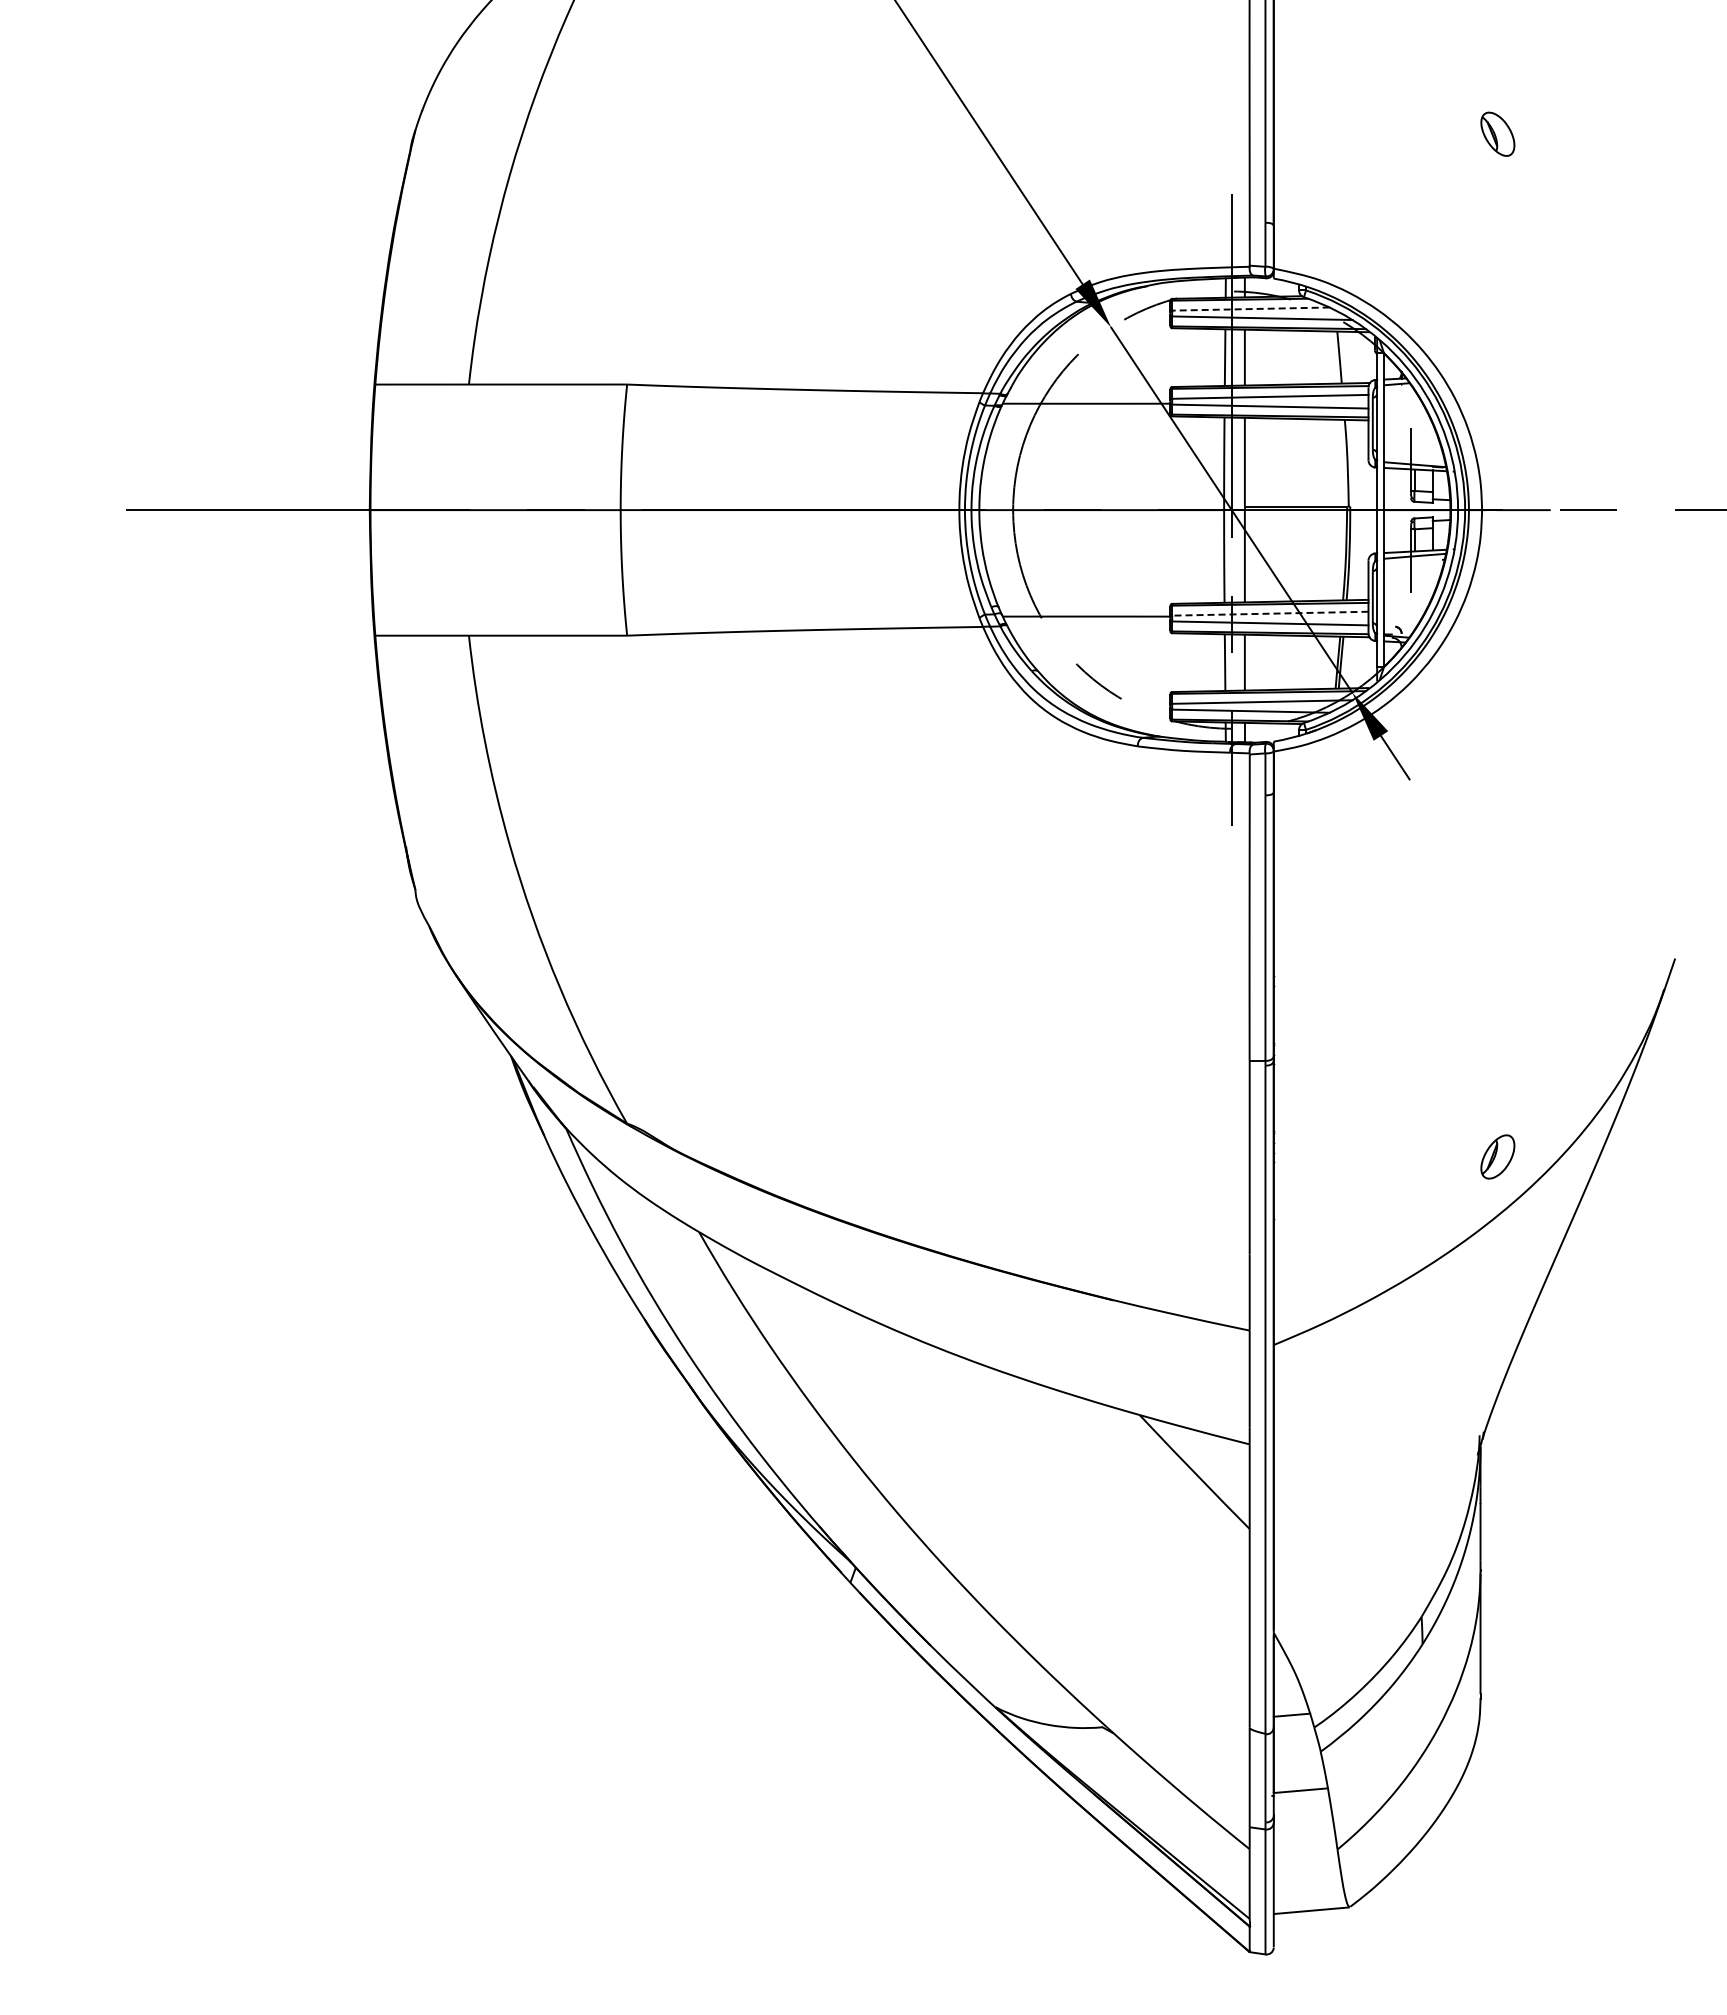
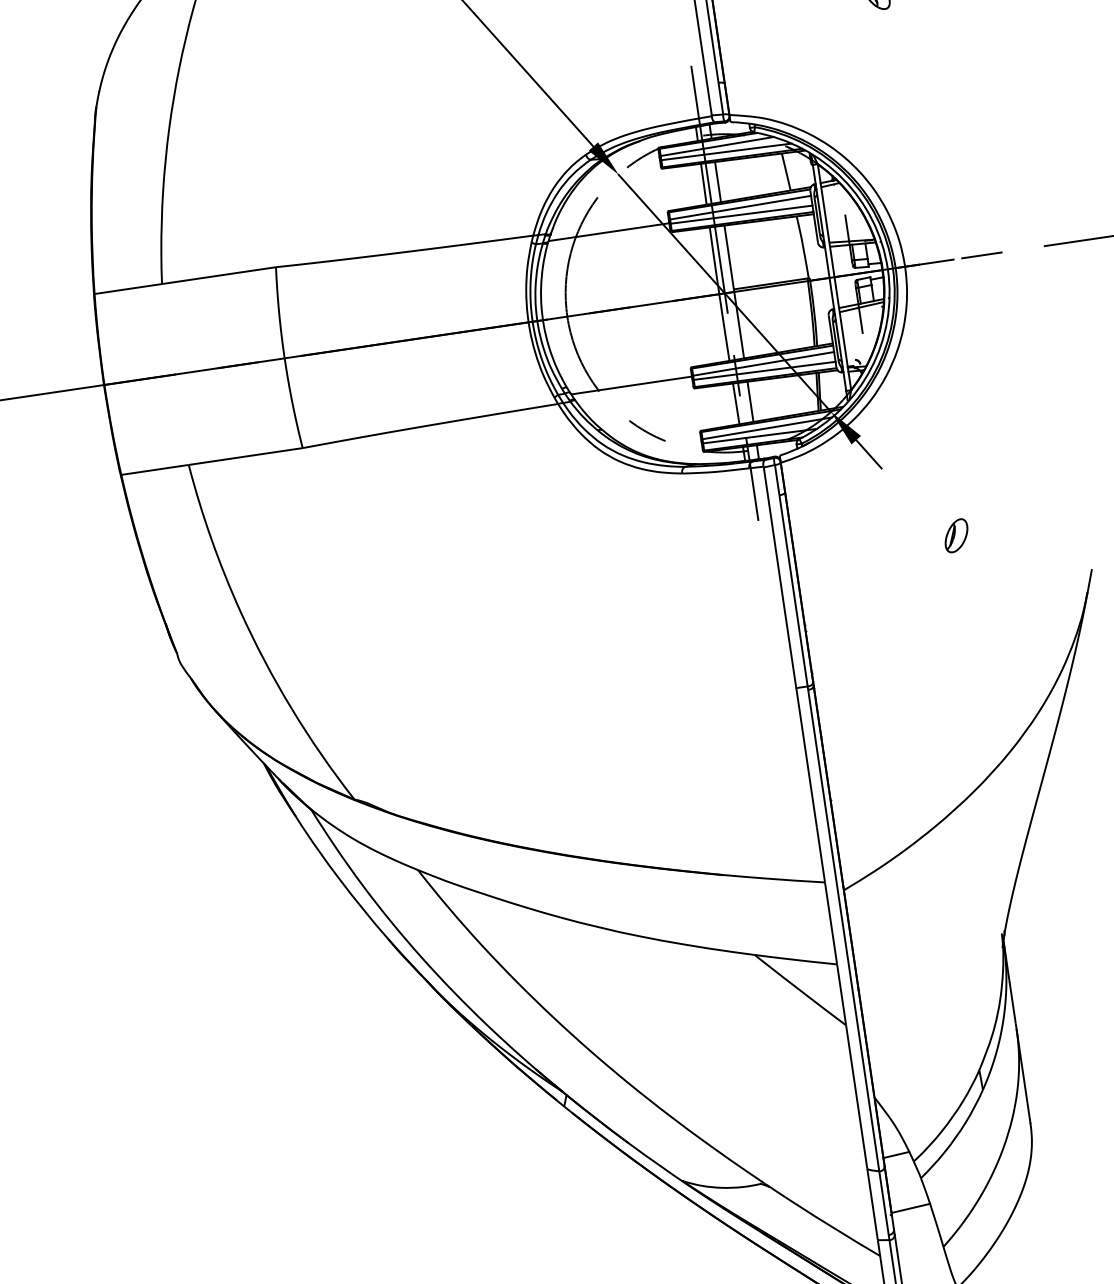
line: (1250, 309) -> (716, 146), dashed -> solid
line: (1269, 613) -> (763, 363), dashed -> solid
part: (1497, 1156) -> (956, 535), moved

